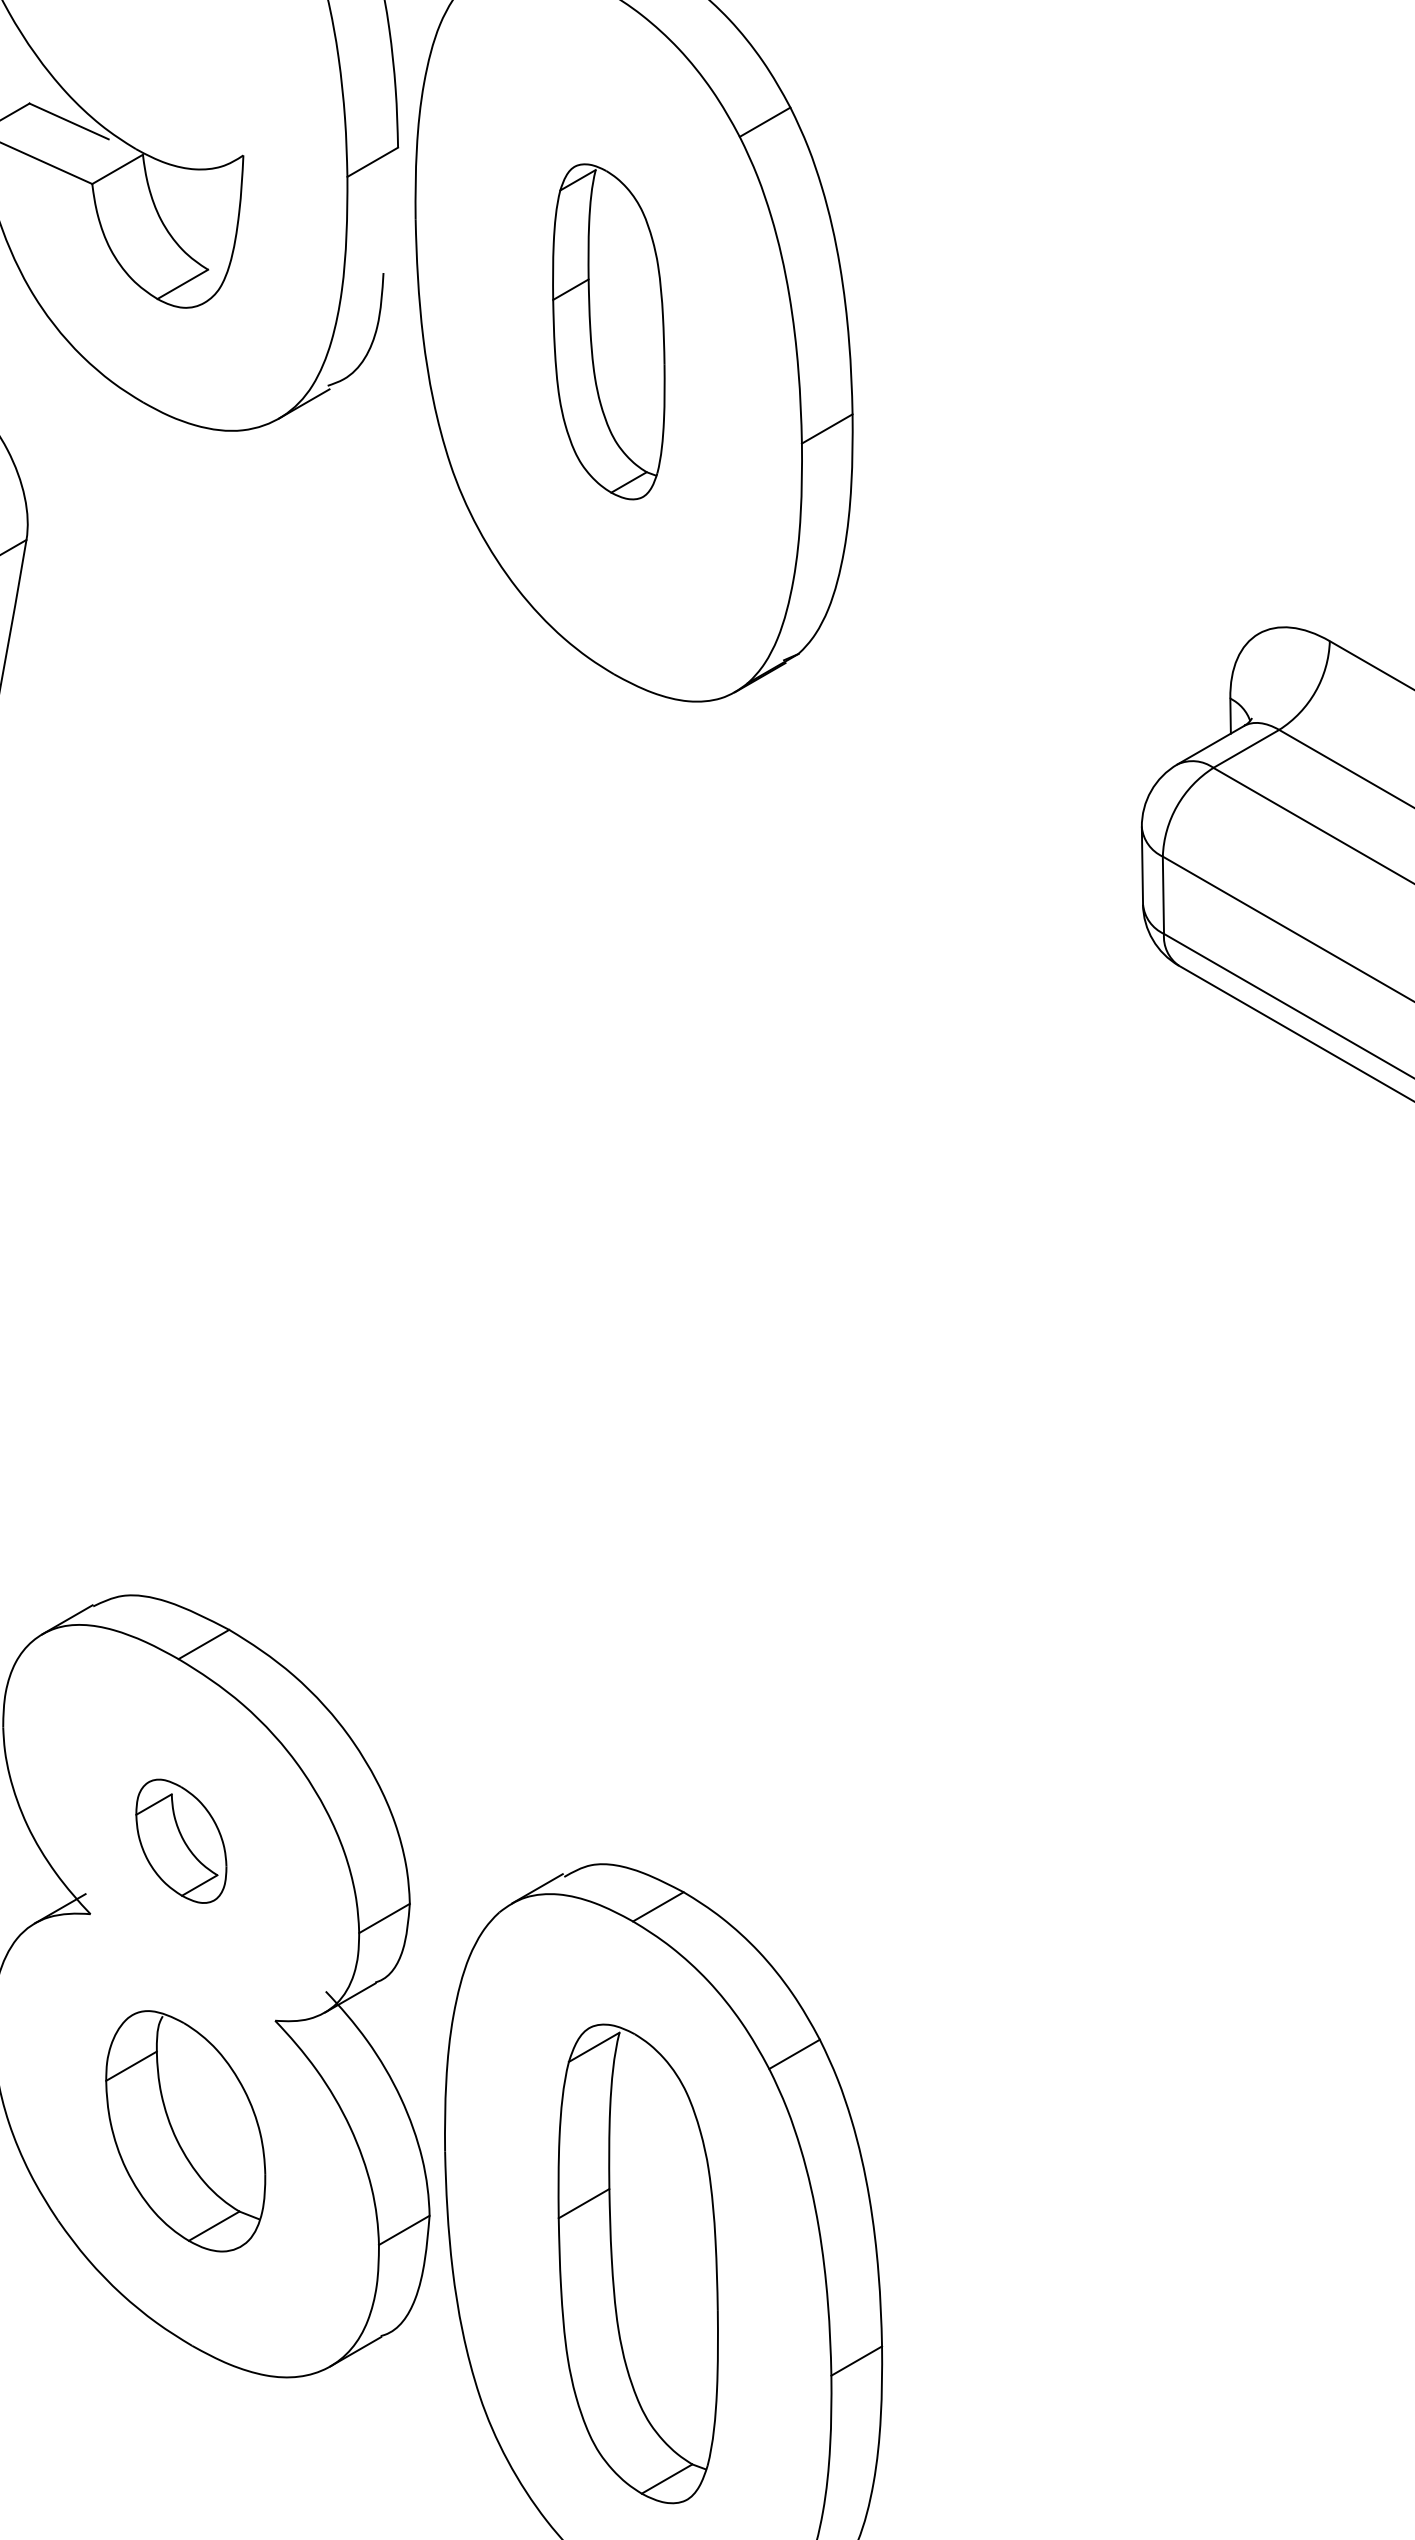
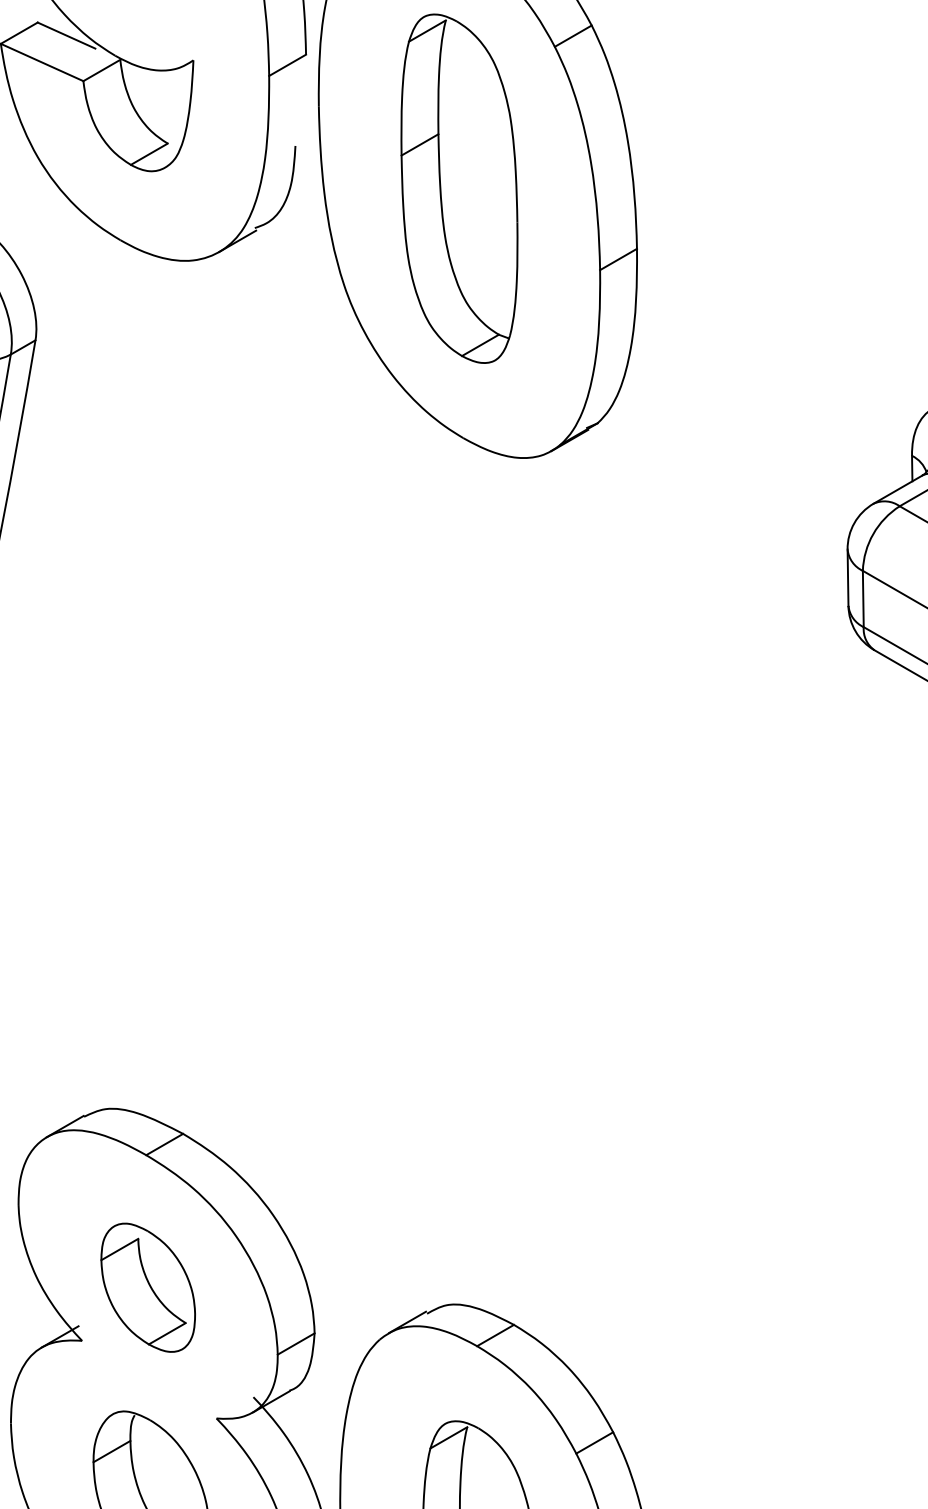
part: (608, 331) -> (459, 188), size x1.43
part: (181, 1841) -> (148, 1287), size x1.43

